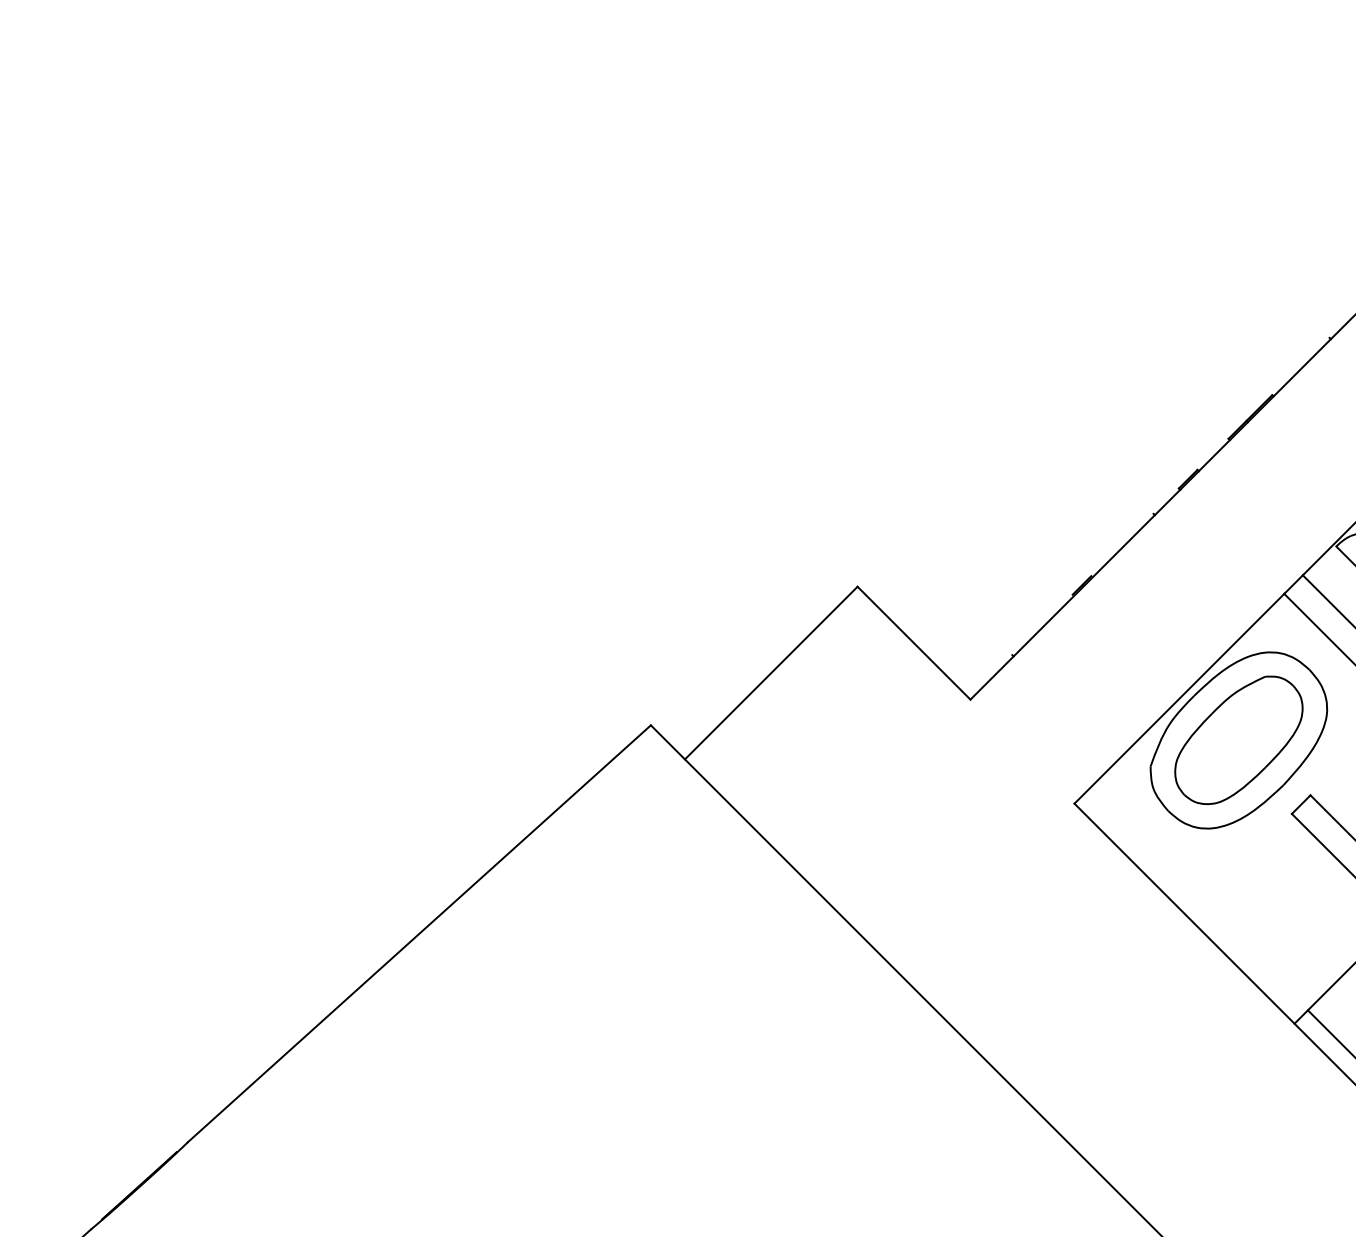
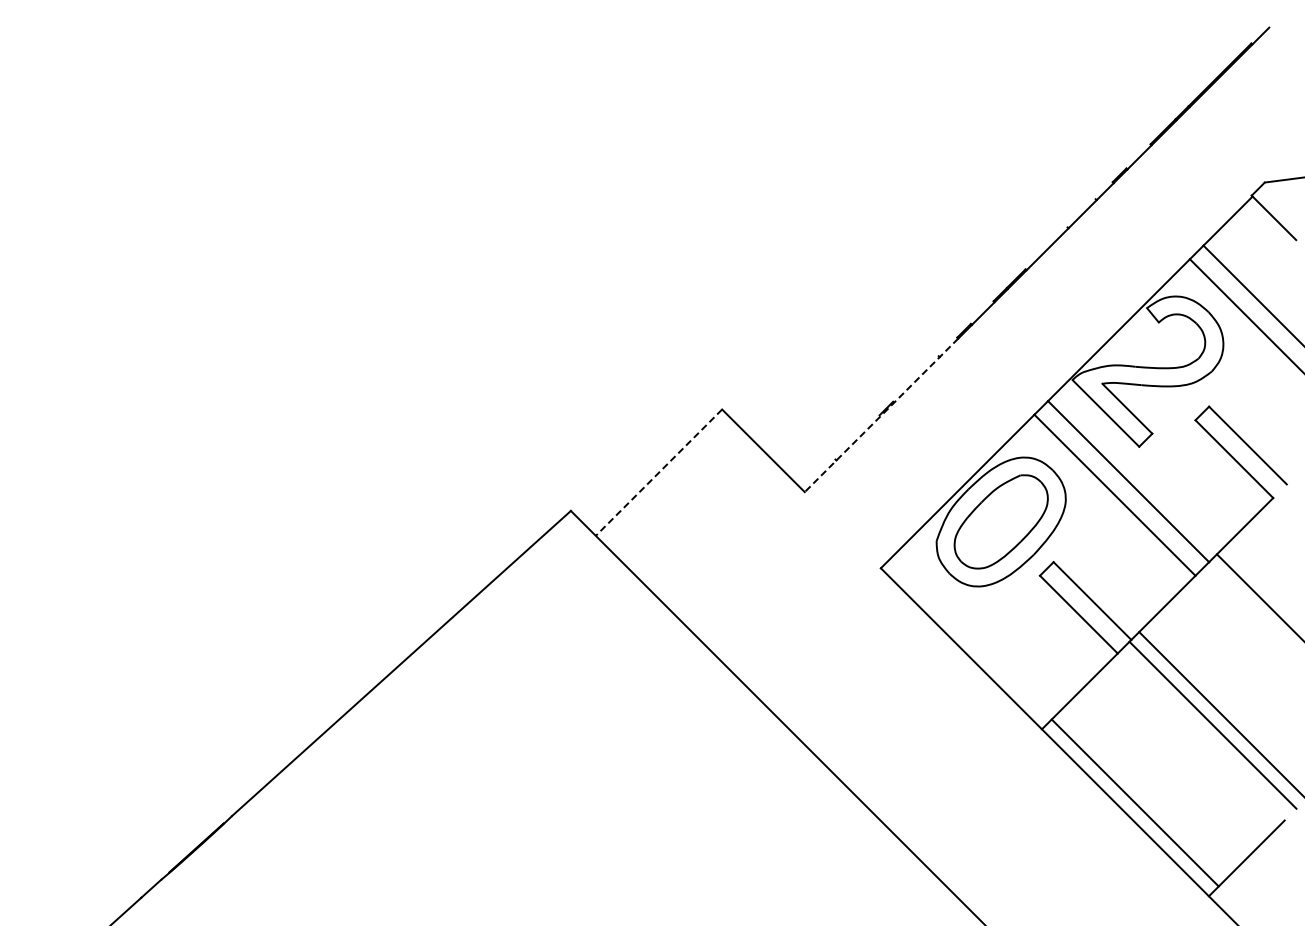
line: (1075, 594) -> (881, 415), solid -> dashed
line: (770, 674) -> (658, 473), solid -> dashed

